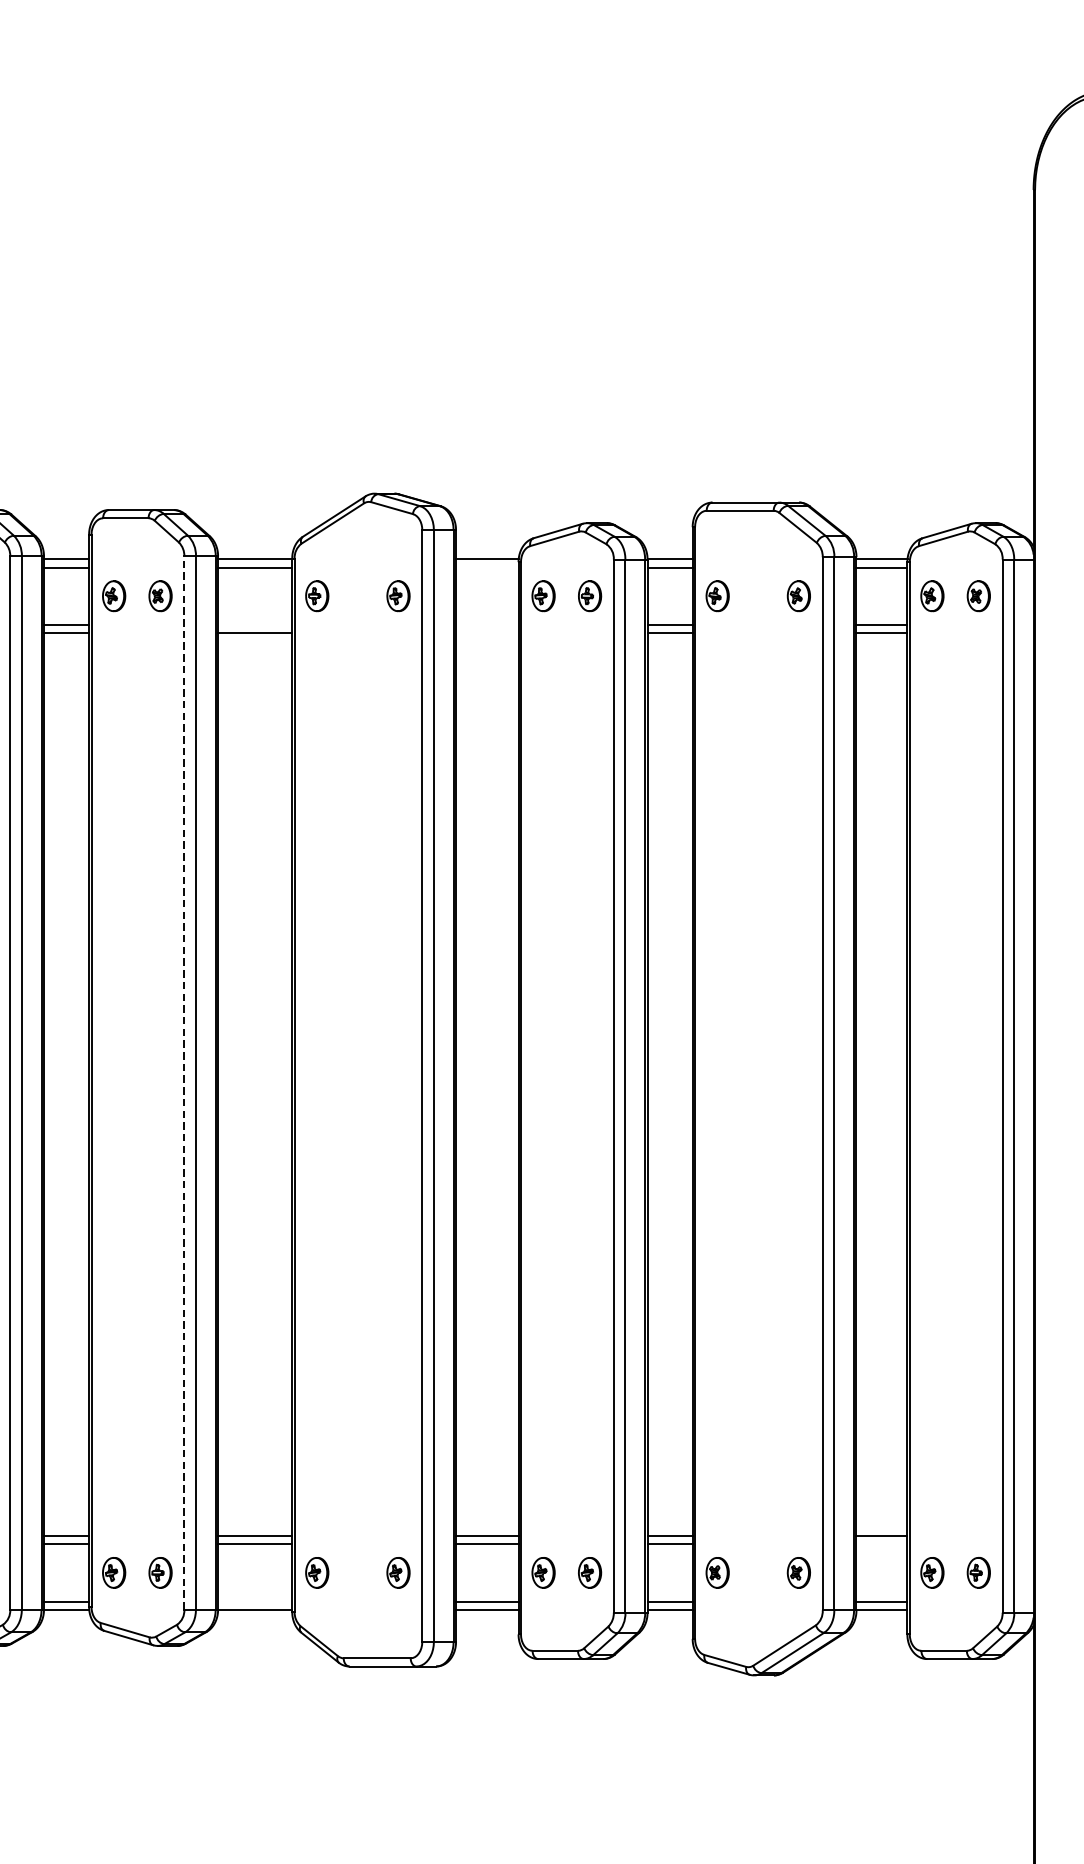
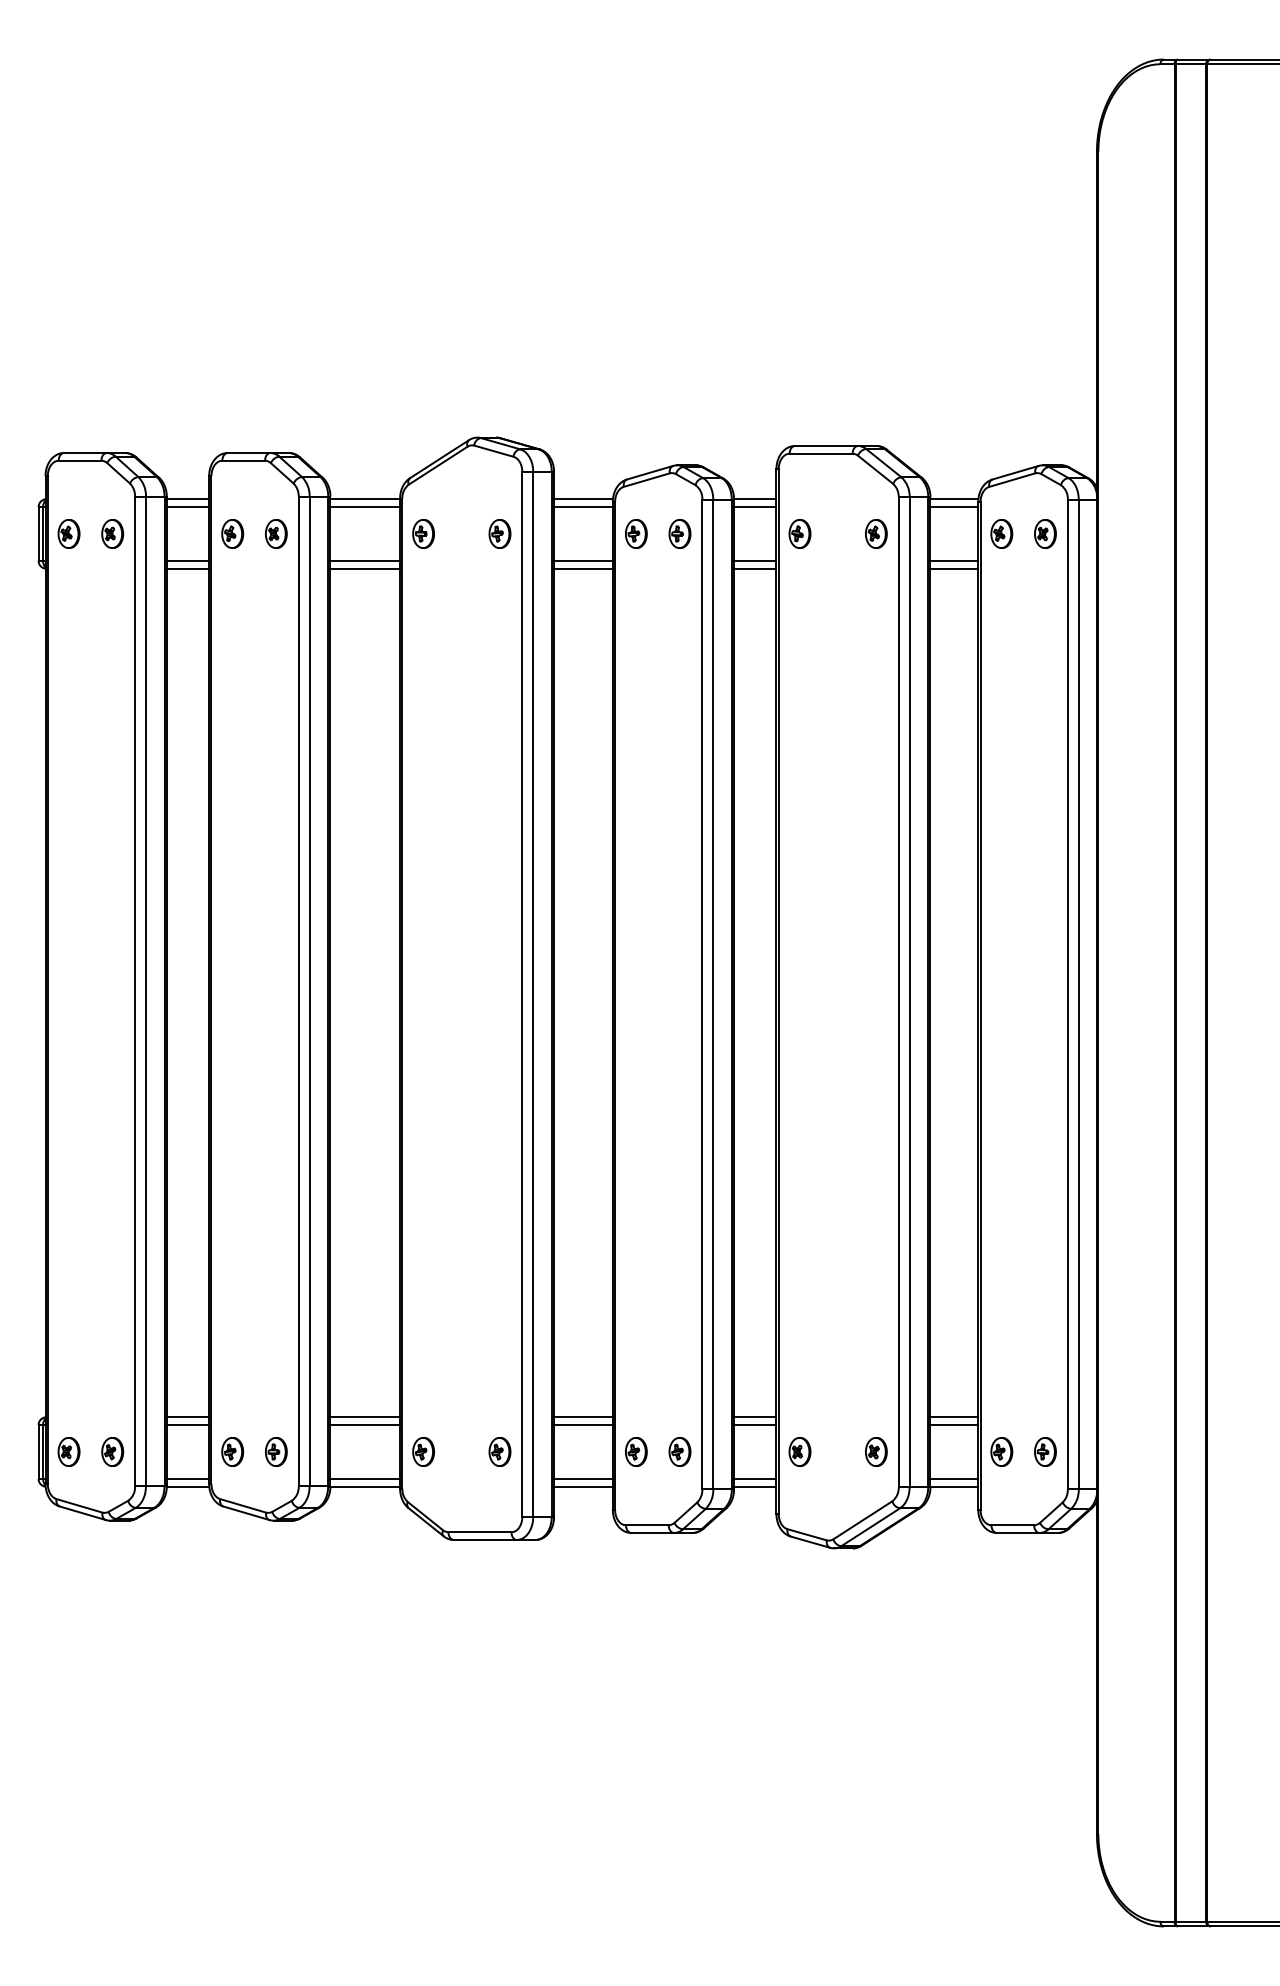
line: (487, 568) -> (583, 507), added
line: (255, 625) -> (365, 561), added
line: (487, 625) -> (583, 561), added
line: (487, 632) -> (583, 568), added
line: (184, 1082) -> (298, 991), dashed -> solid
line: (882, 1544) -> (954, 1425), added
line: (255, 1602) -> (365, 1479), added

